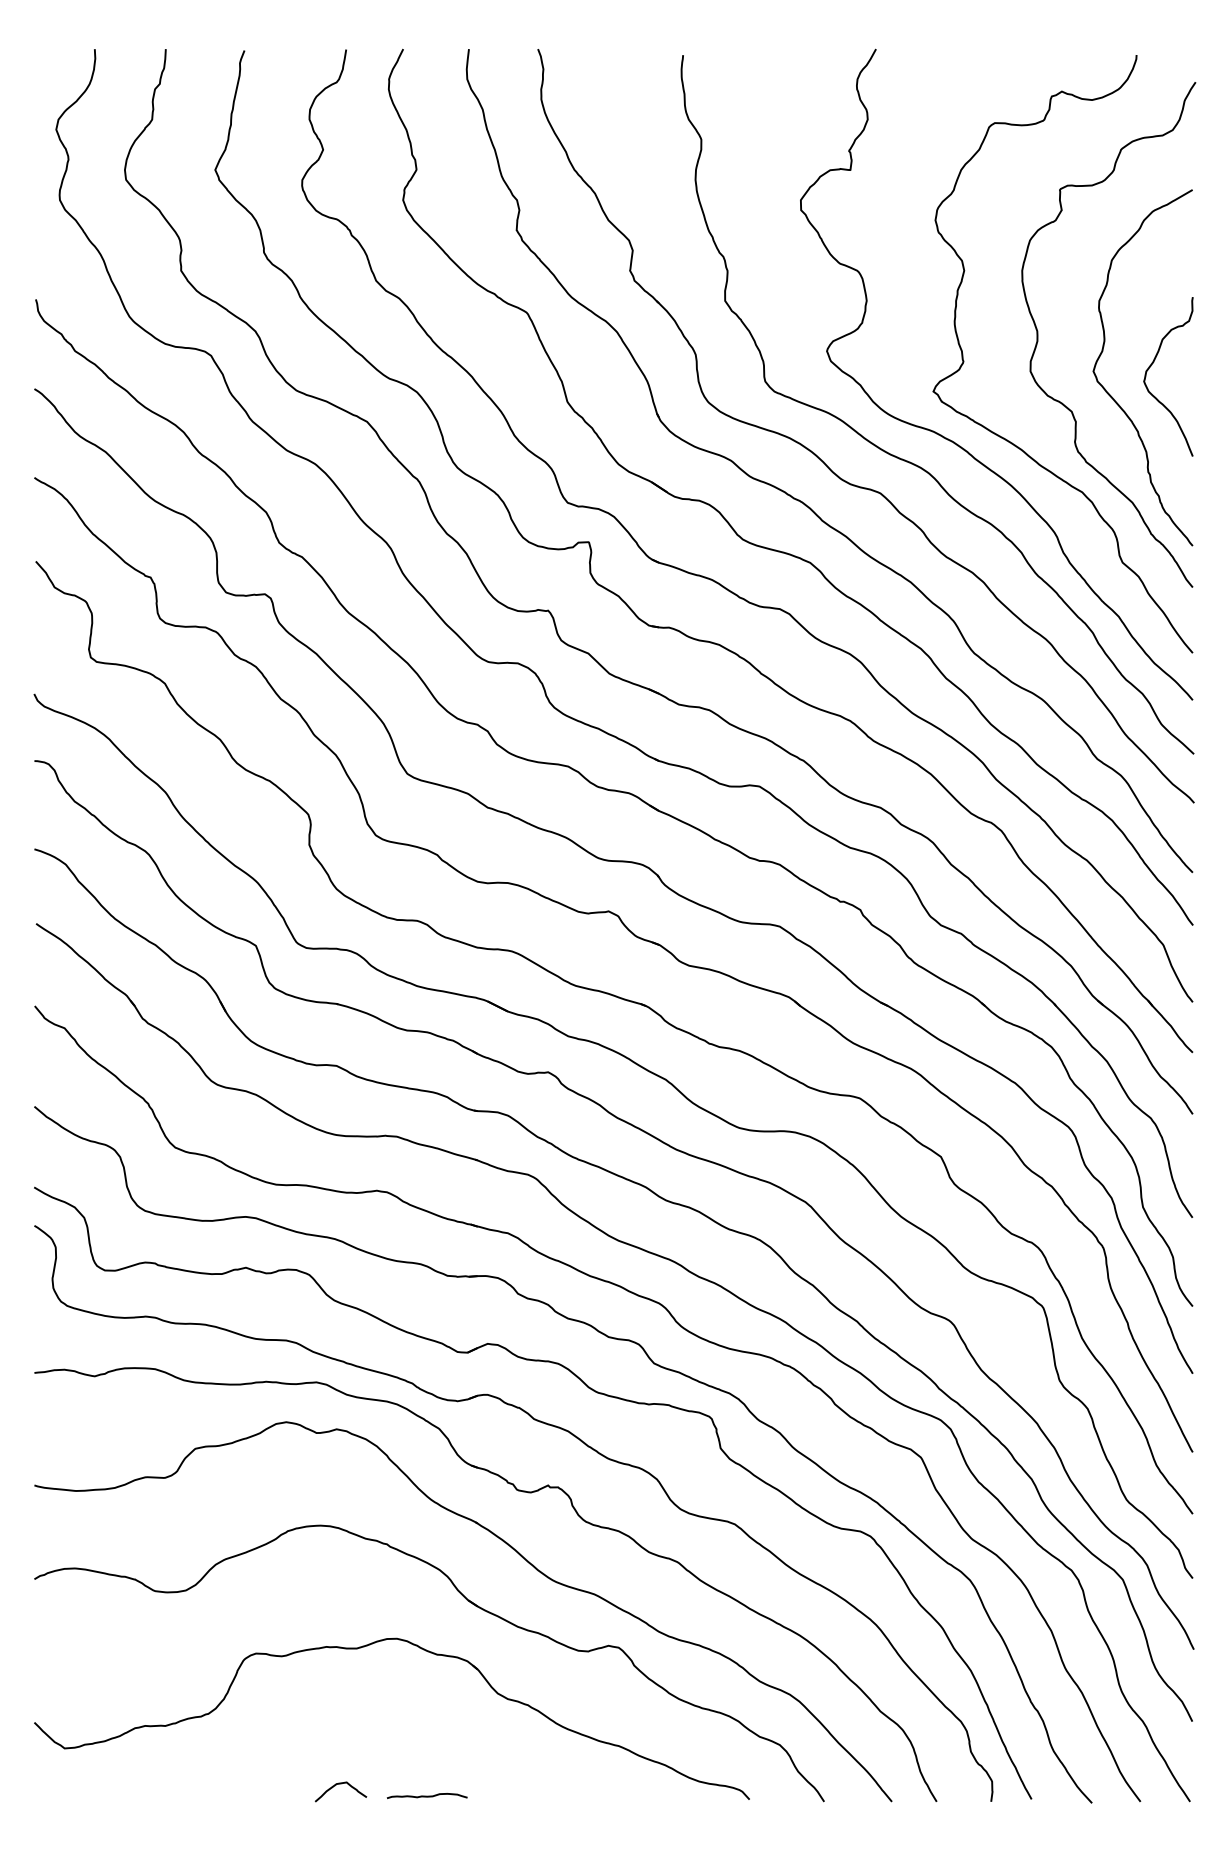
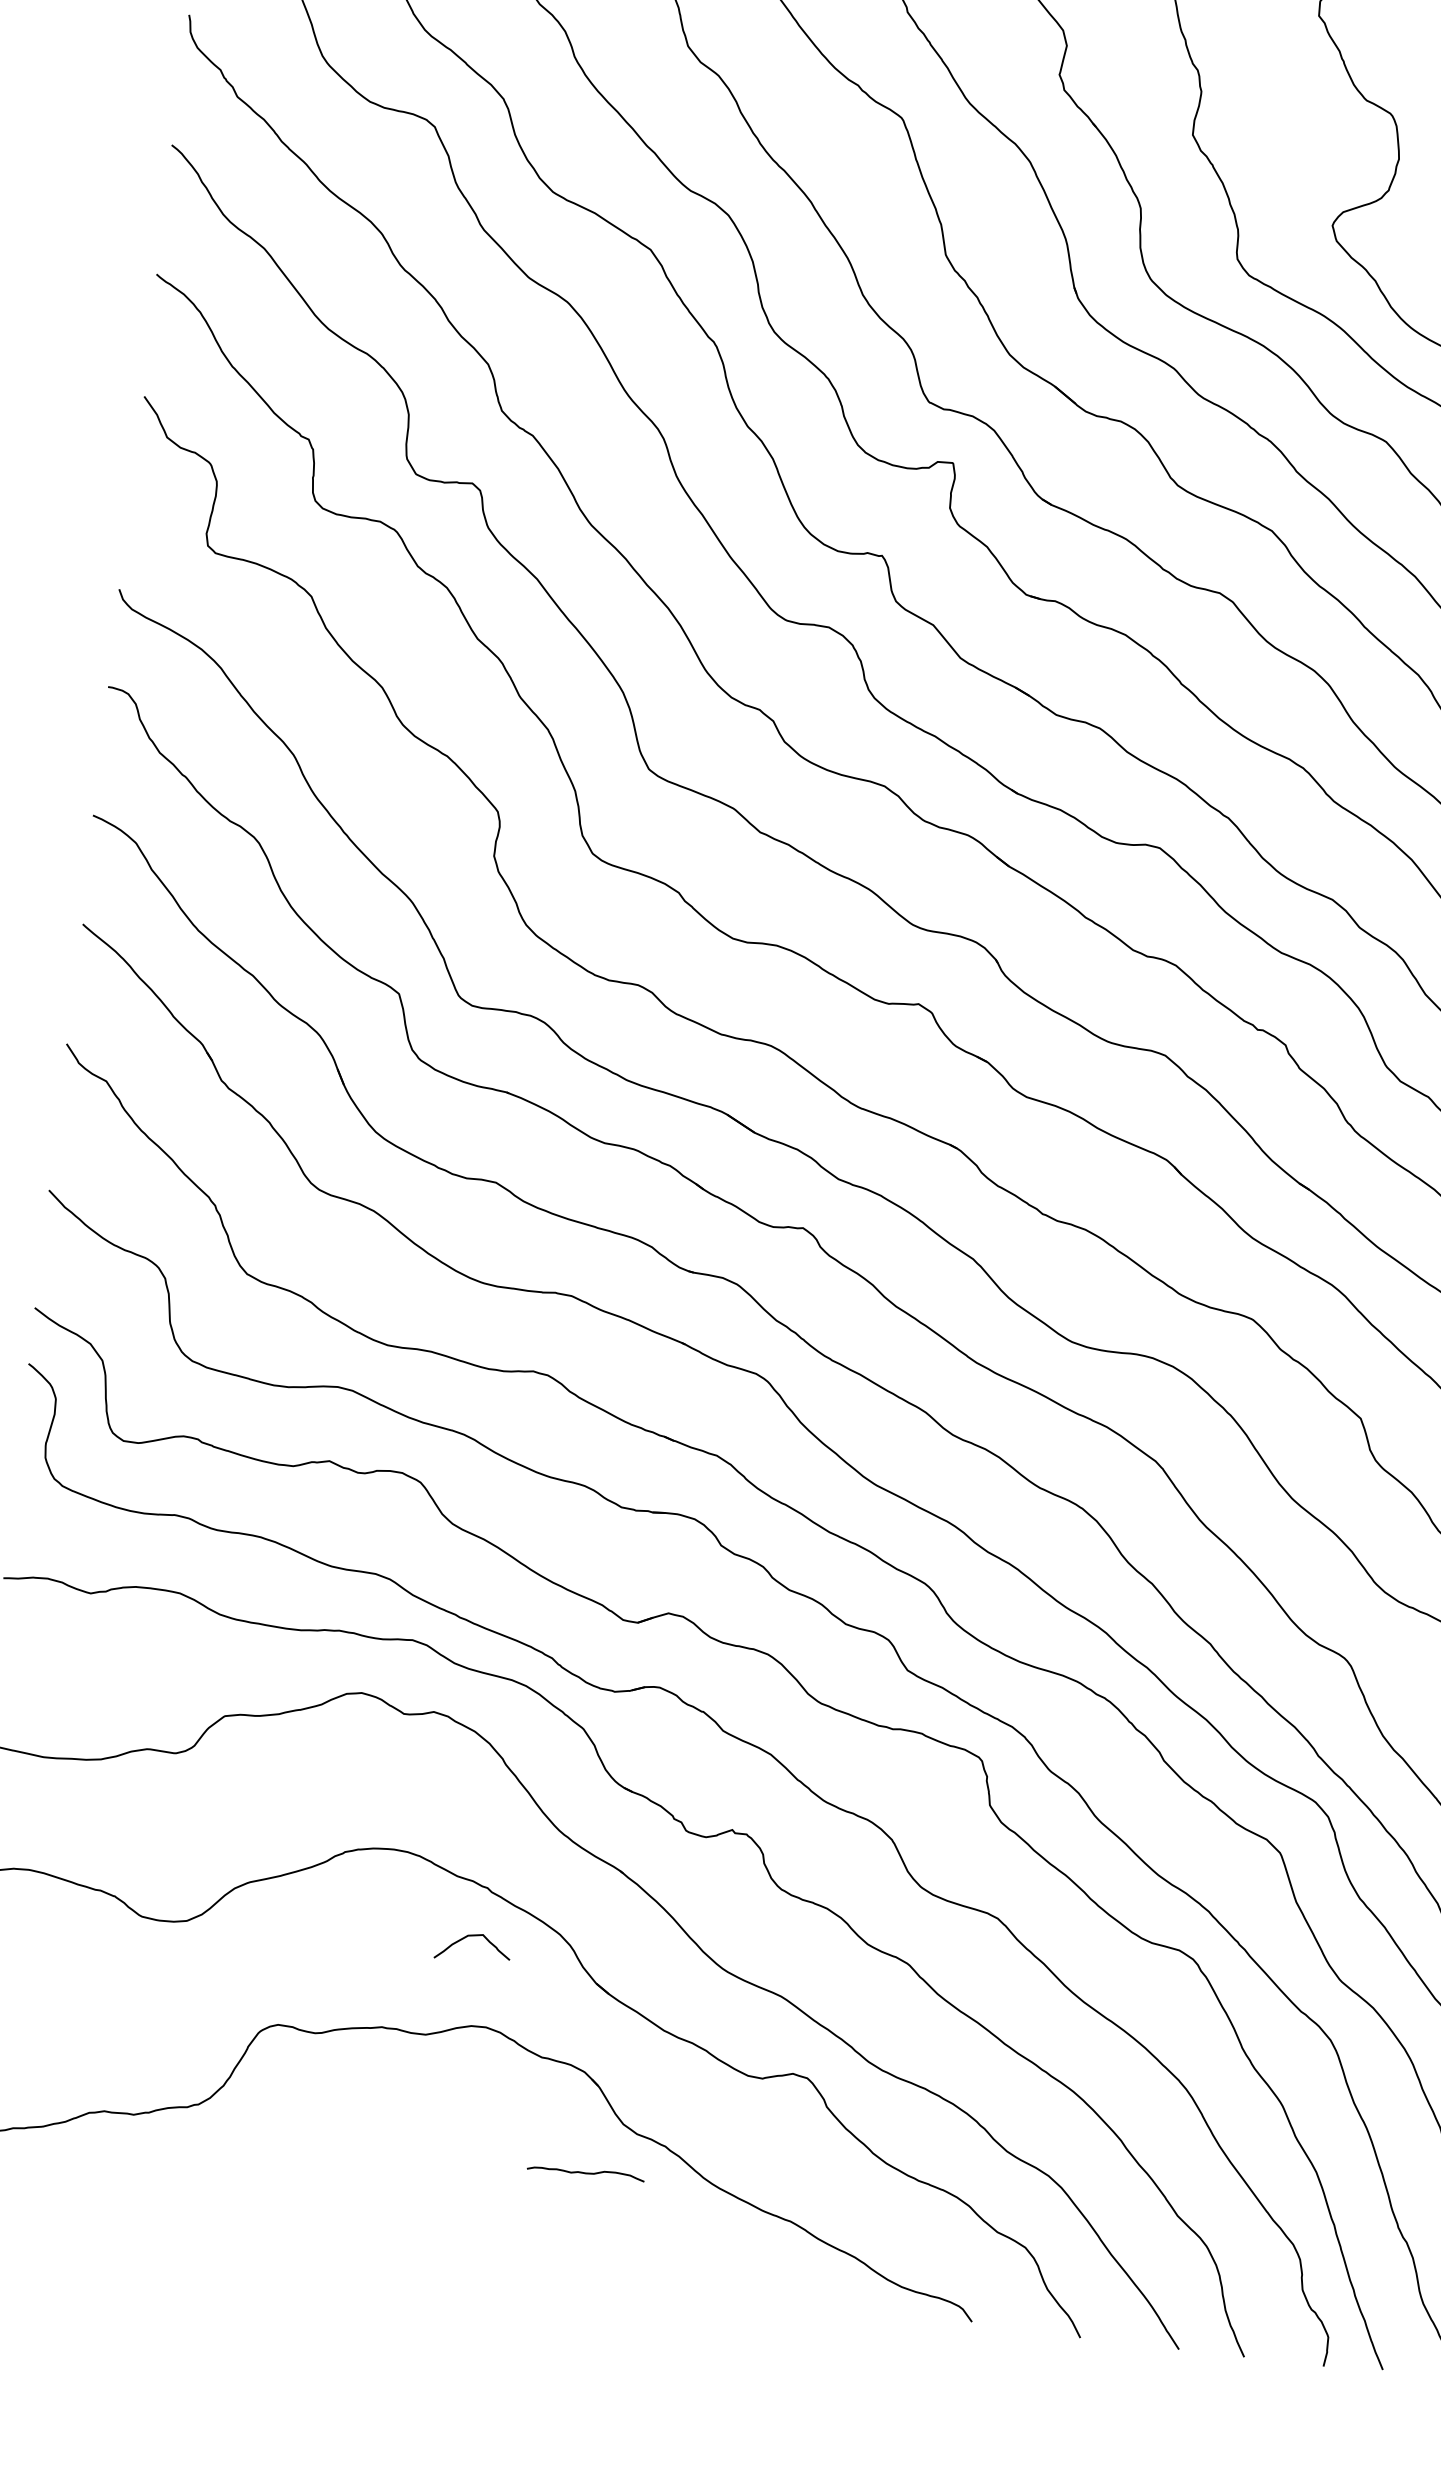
curve: (340, 1784) -> (473, 1936), moved
curve: (427, 1795) -> (586, 2171), moved

